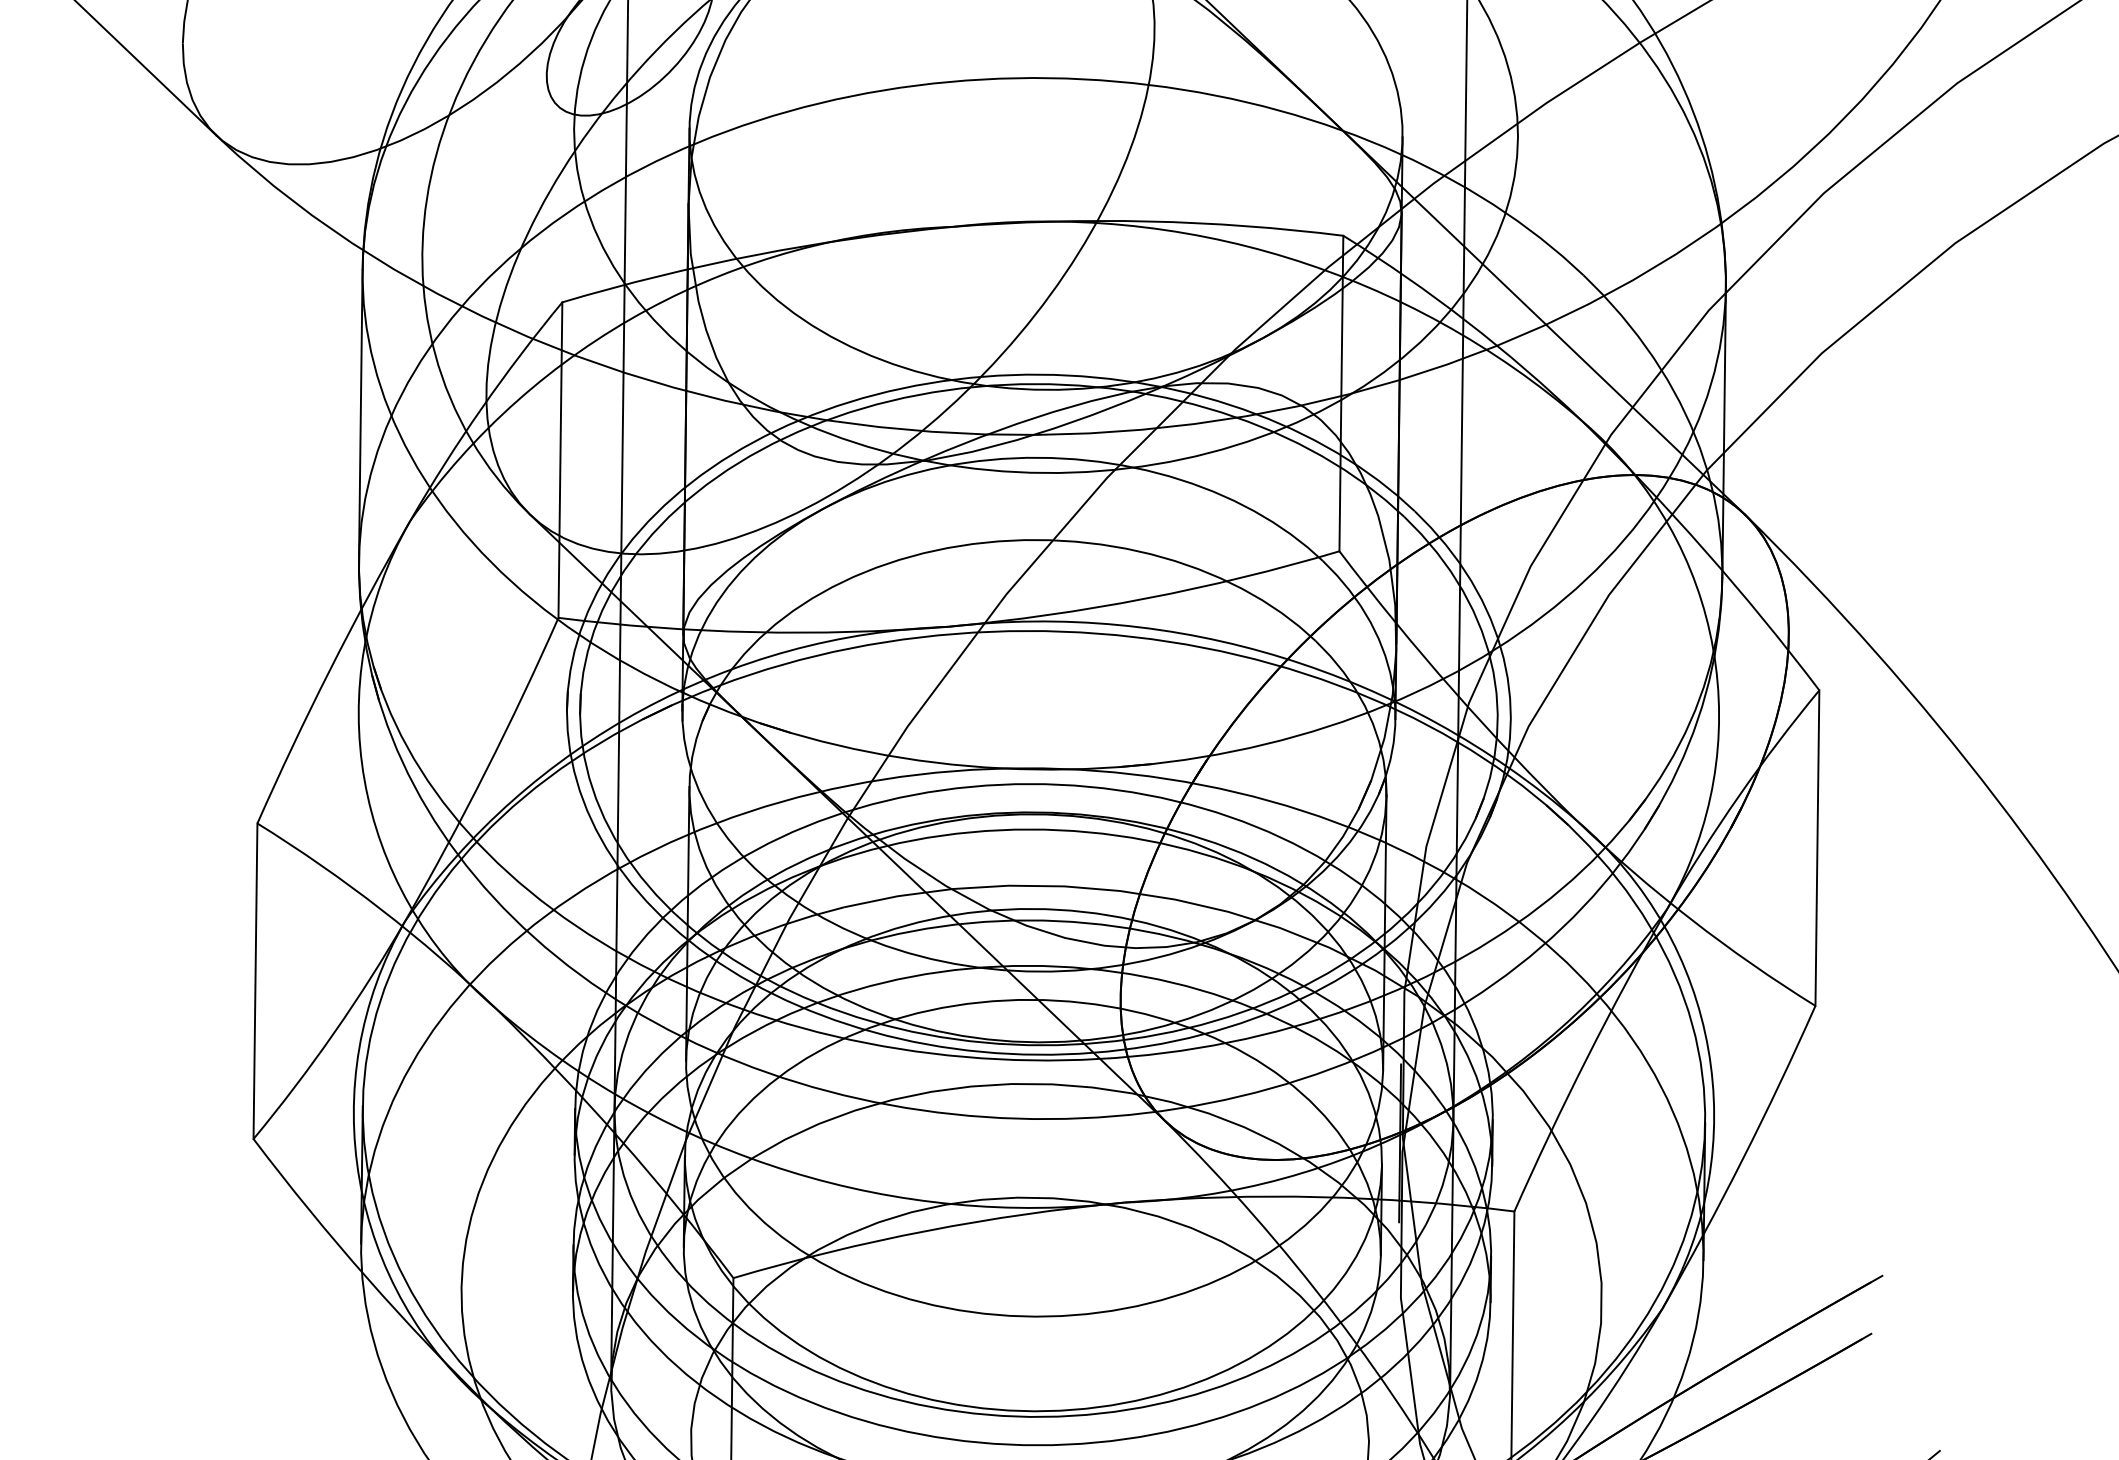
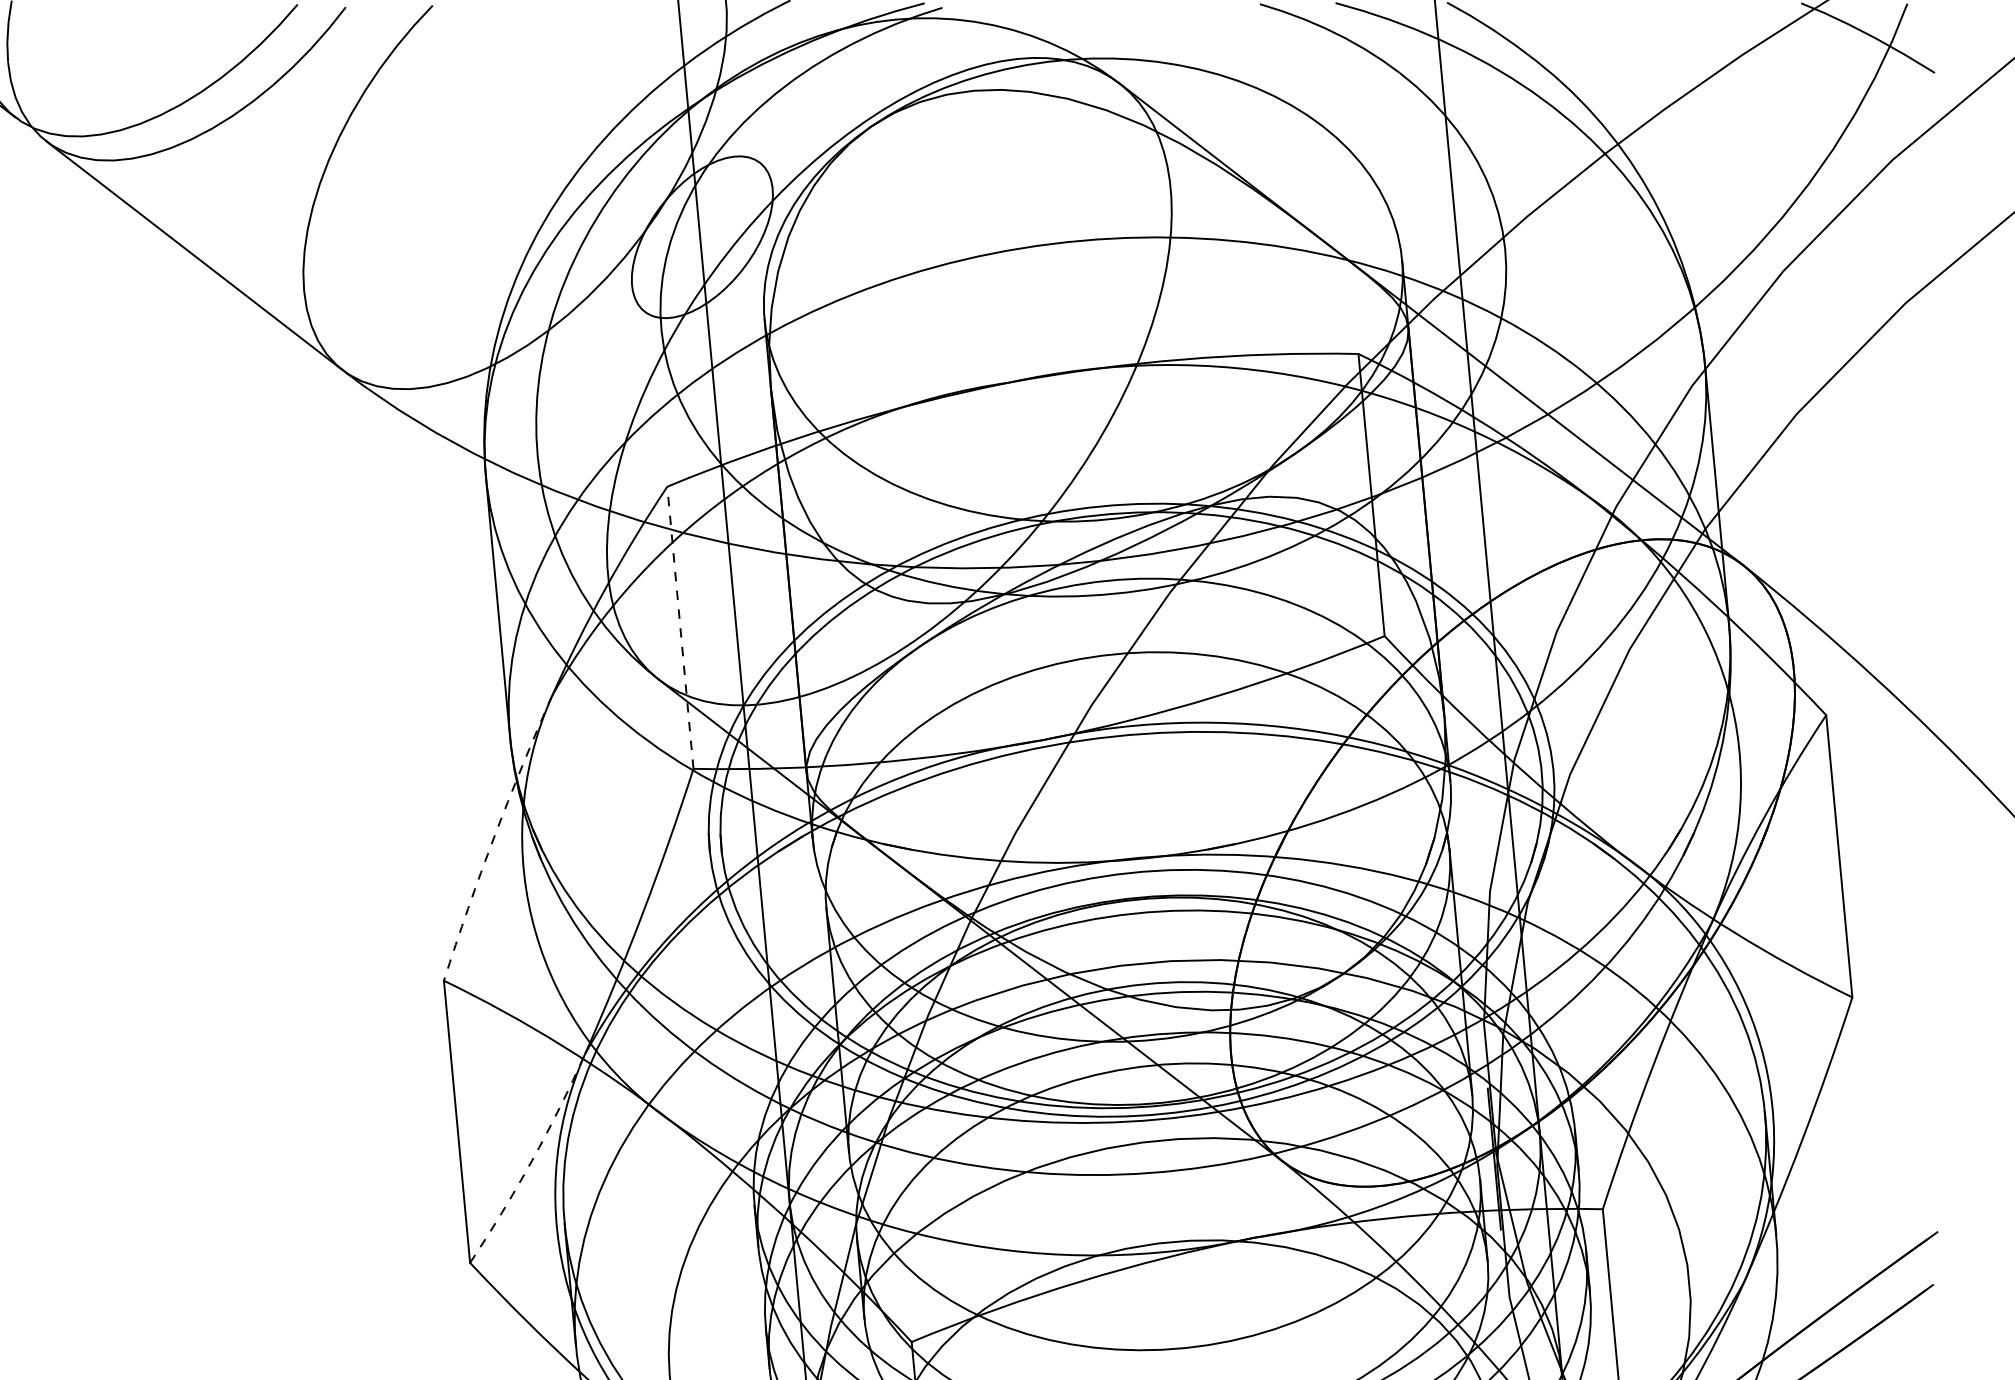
line: (560, 459) -> (680, 627), solid -> dashed
arc: (330, 669) -> (494, 836), solid -> dashed
arc: (334, 1032) -> (532, 1160), solid -> dashed

